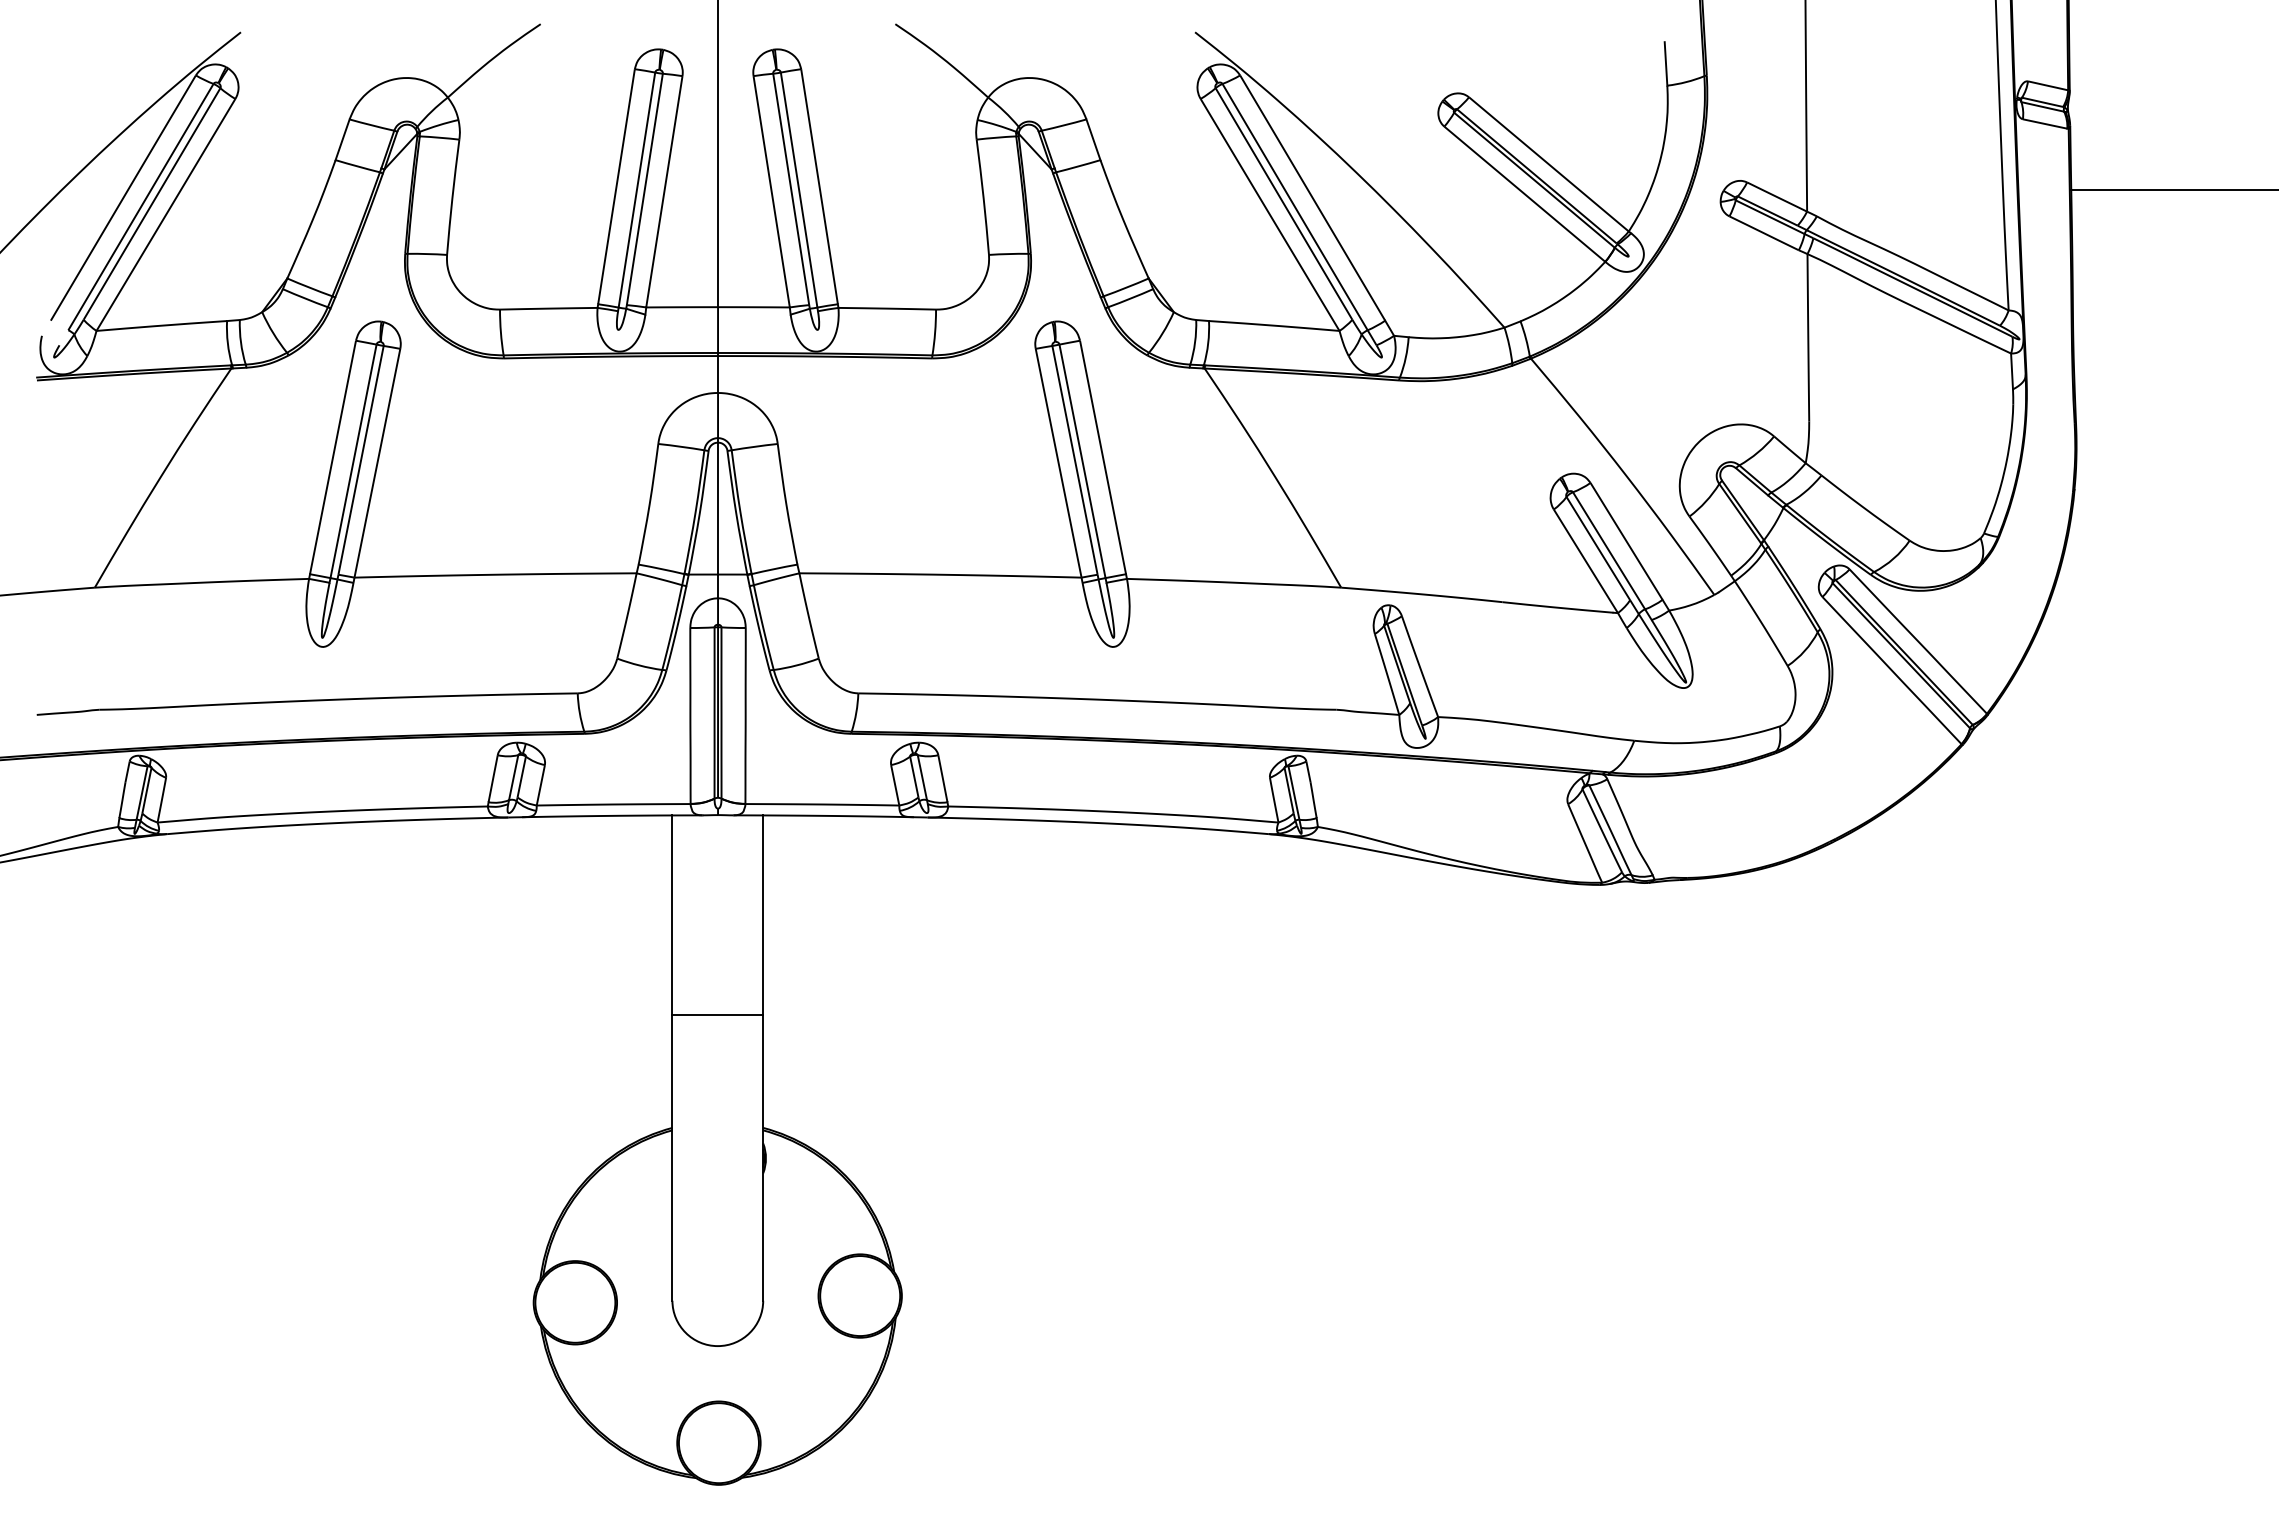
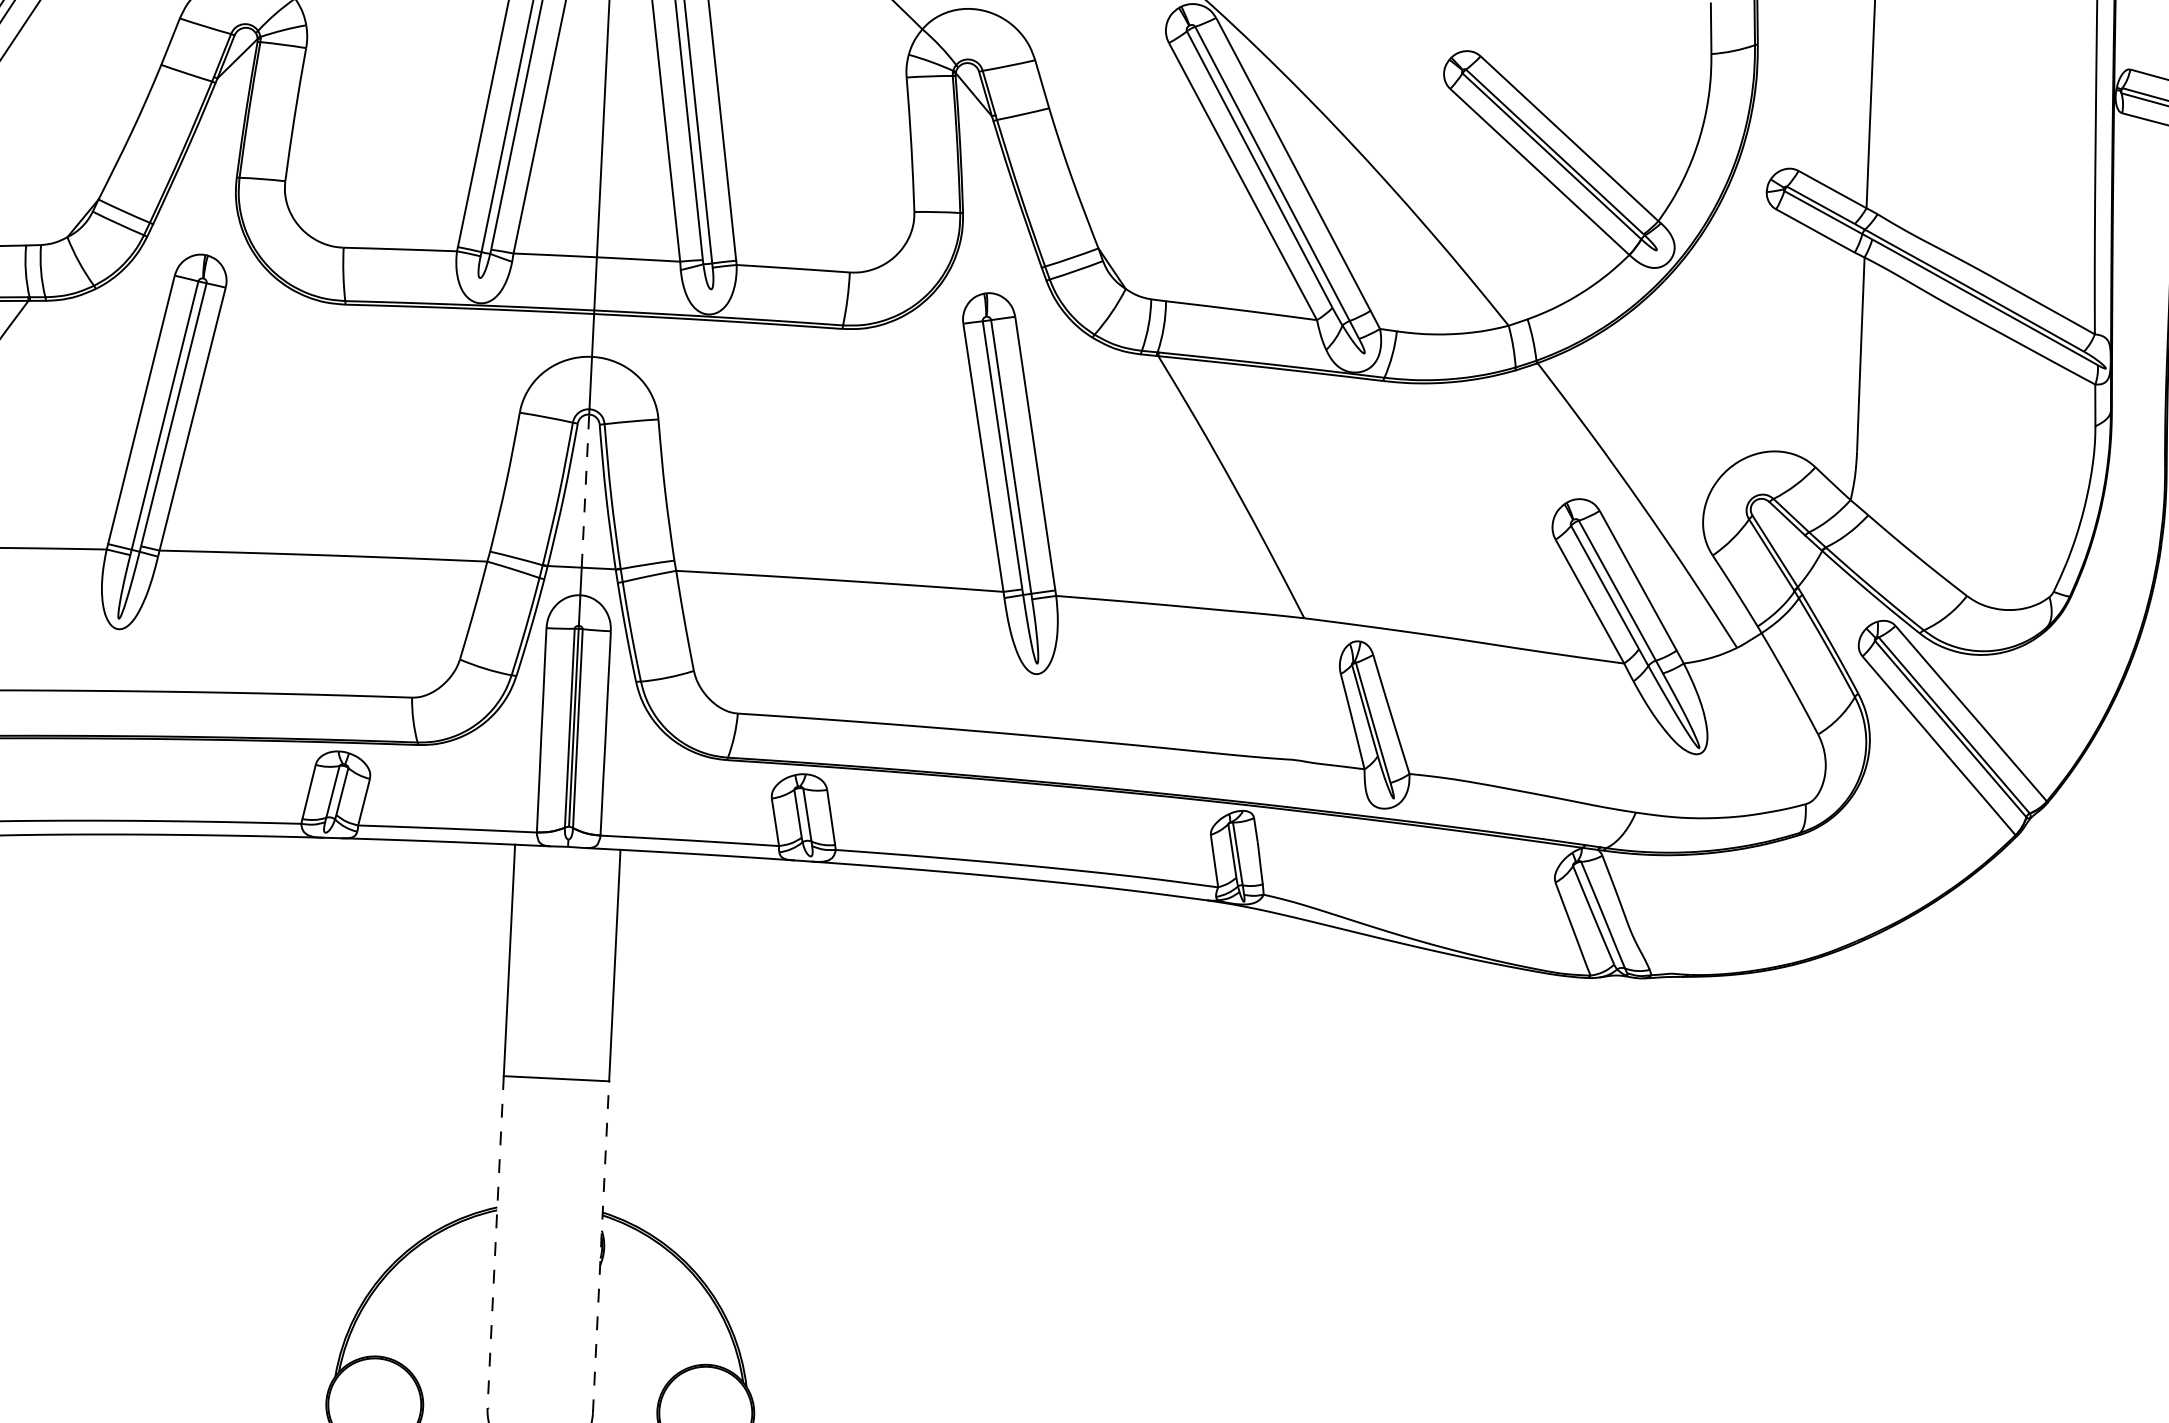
line: (718, 508) -> (586, 491), solid -> dashed
line: (672, 1157) -> (495, 1241), solid -> dashed
line: (763, 1157) -> (601, 1246), solid -> dashed

